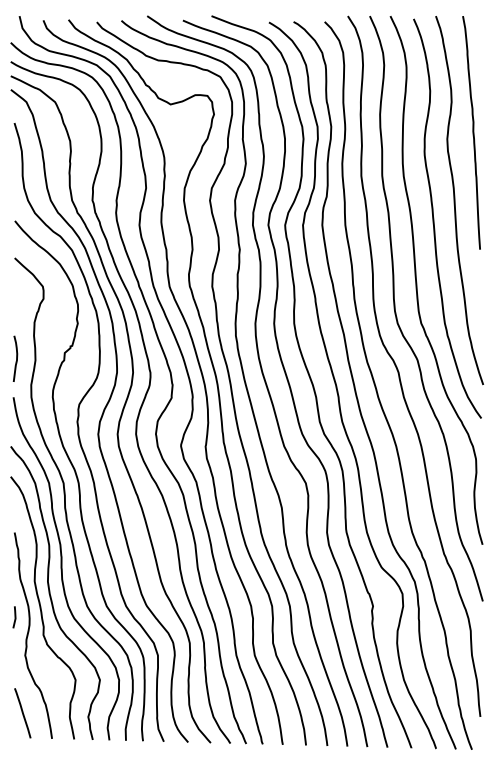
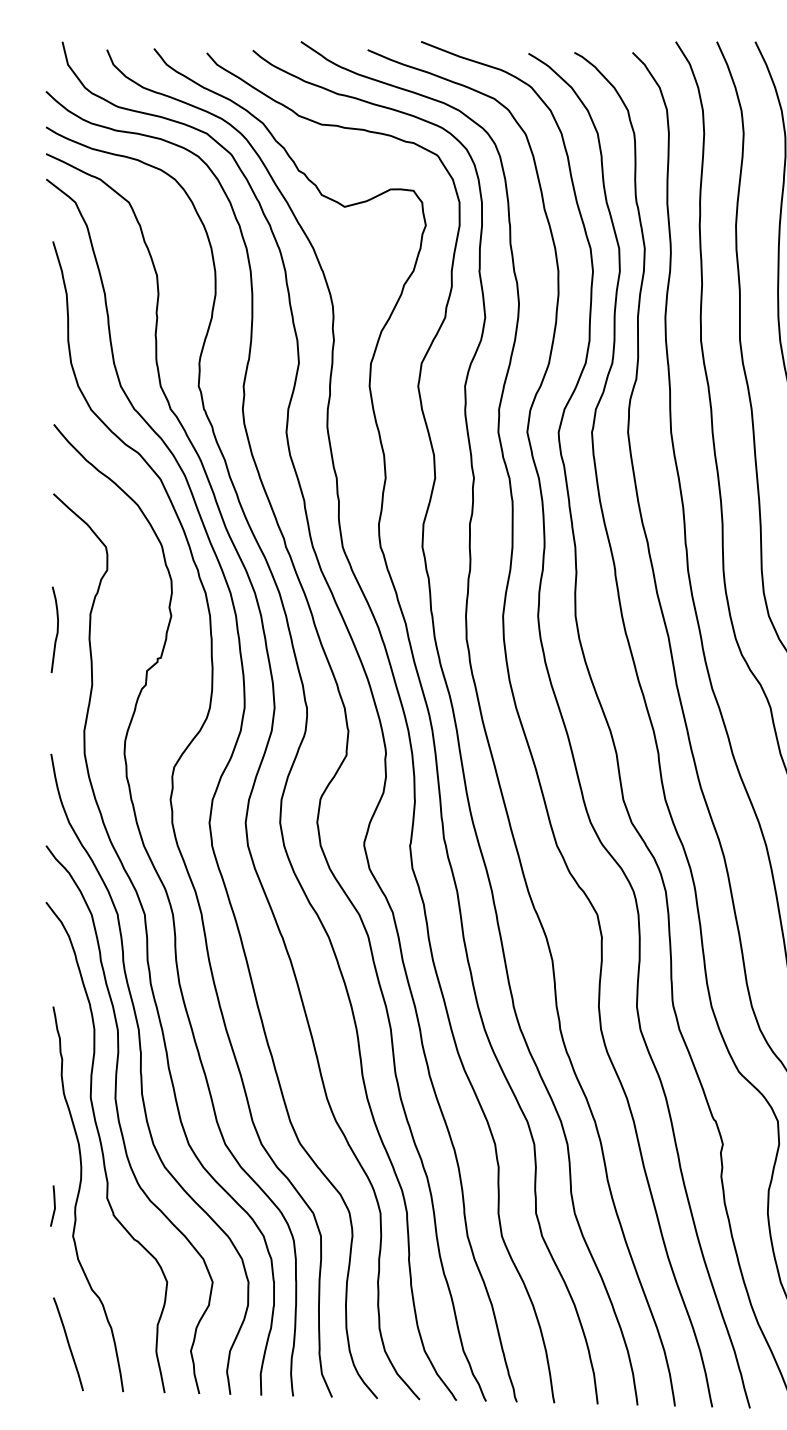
curve: (16, 358) -> (56, 629), moved
line: (14, 617) -> (53, 1206), moved

